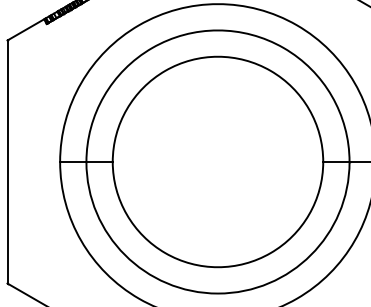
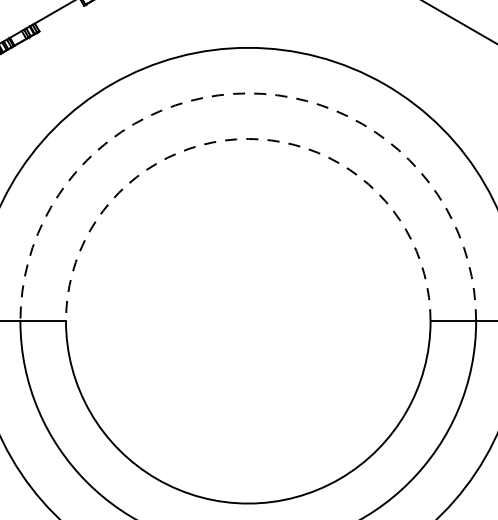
arc: (217, 30) -> (247, 93), solid -> dashed
arc: (217, 56) -> (247, 138), solid -> dashed

